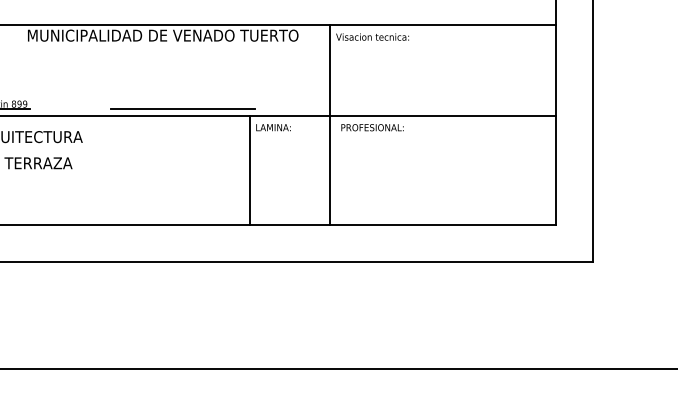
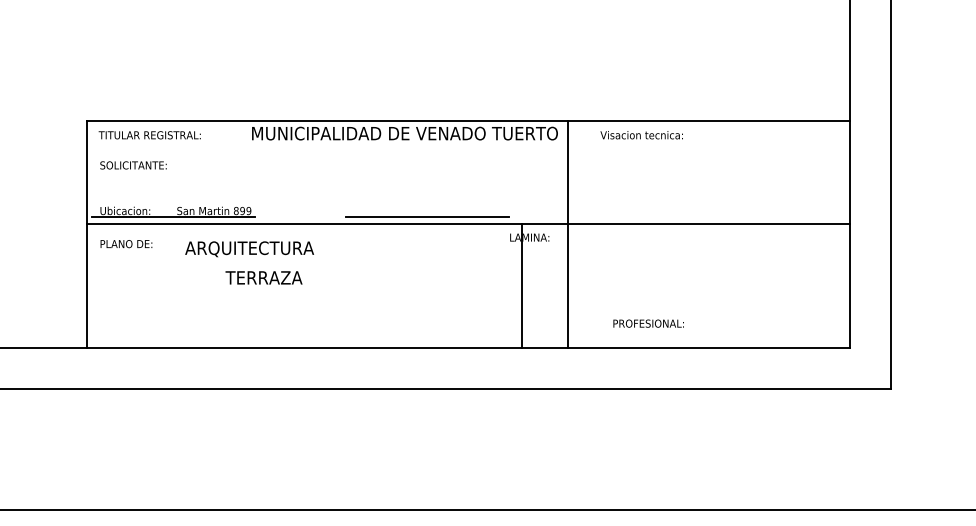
line: (330, 124) -> (568, 234), moved
text: (372, 127) -> (648, 323), moved
line: (250, 170) -> (522, 286), moved

